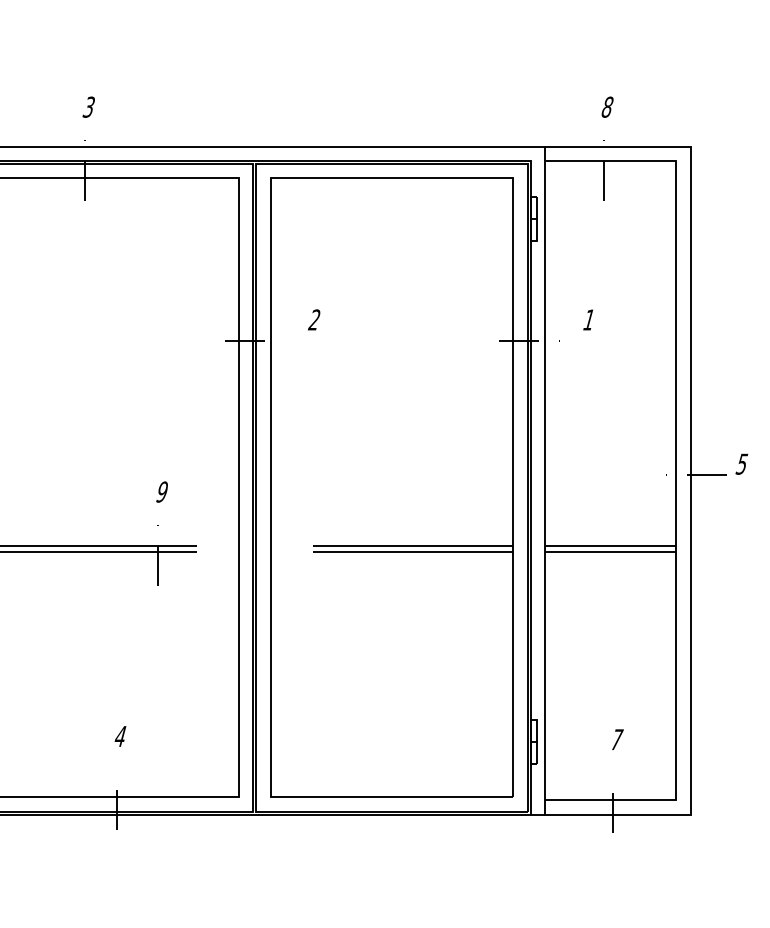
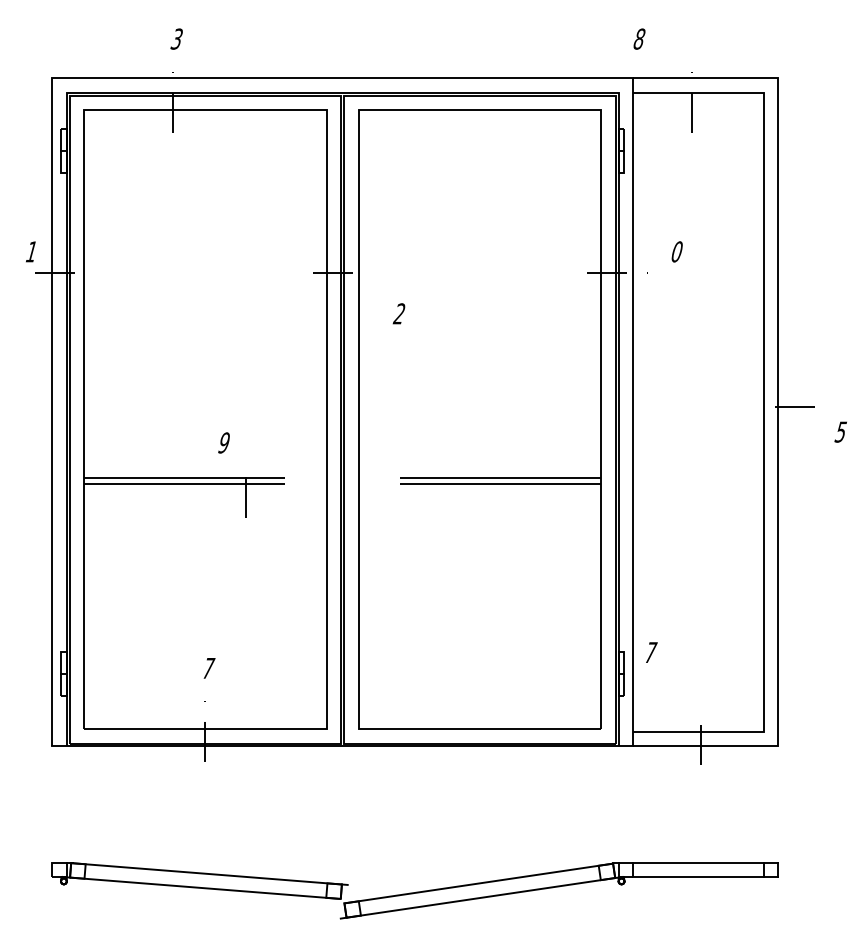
text: (607, 106) -> (639, 38), moved
text: (313, 319) -> (398, 313), moved
text: (588, 319) -> (676, 251), 1 -> 0
text: (741, 463) -> (840, 431), moved
text: (161, 491) -> (223, 442), moved
line: (610, 545) -> (698, 477), removed
line: (610, 551) -> (698, 483), removed
text: (120, 736) -> (208, 668), 4 -> 7
text: (617, 739) -> (651, 652), moved

